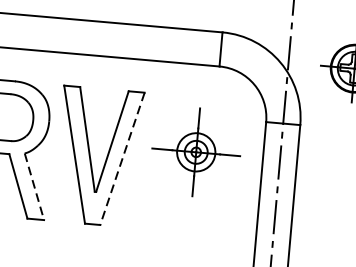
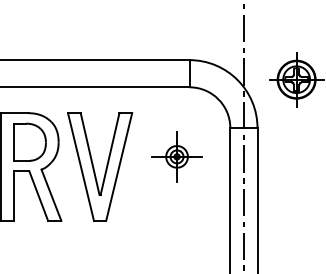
part: (195, 151) -> (176, 156), size x0.71
line: (122, 159) -> (119, 167), dashed -> solid
line: (34, 187) -> (51, 195), dashed -> solid

